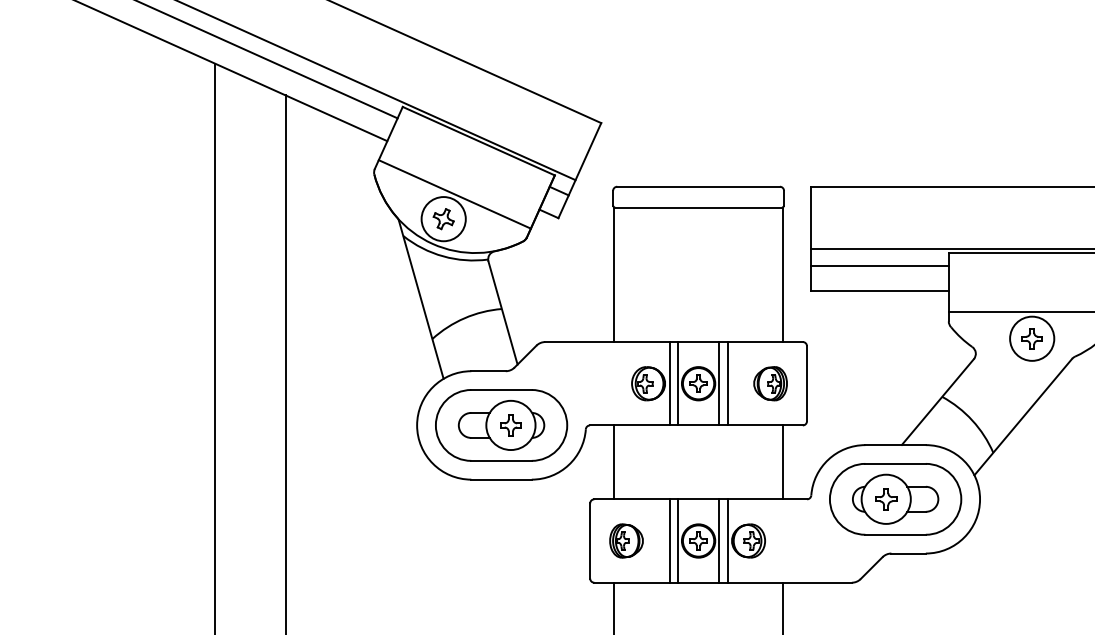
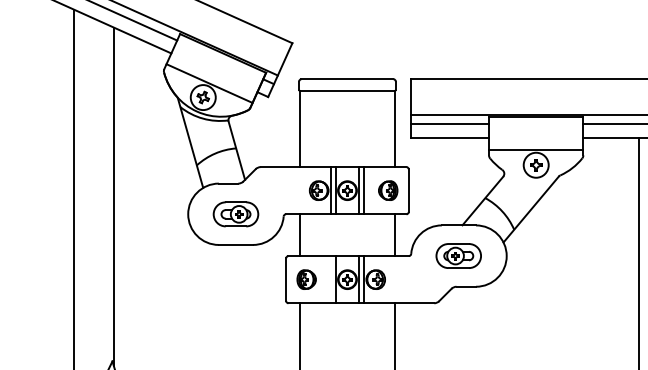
part: (500, 425) -> (235, 214), size x0.6
part: (894, 498) -> (458, 255), size x0.6
line: (670, 540) -> (331, 279), removed

